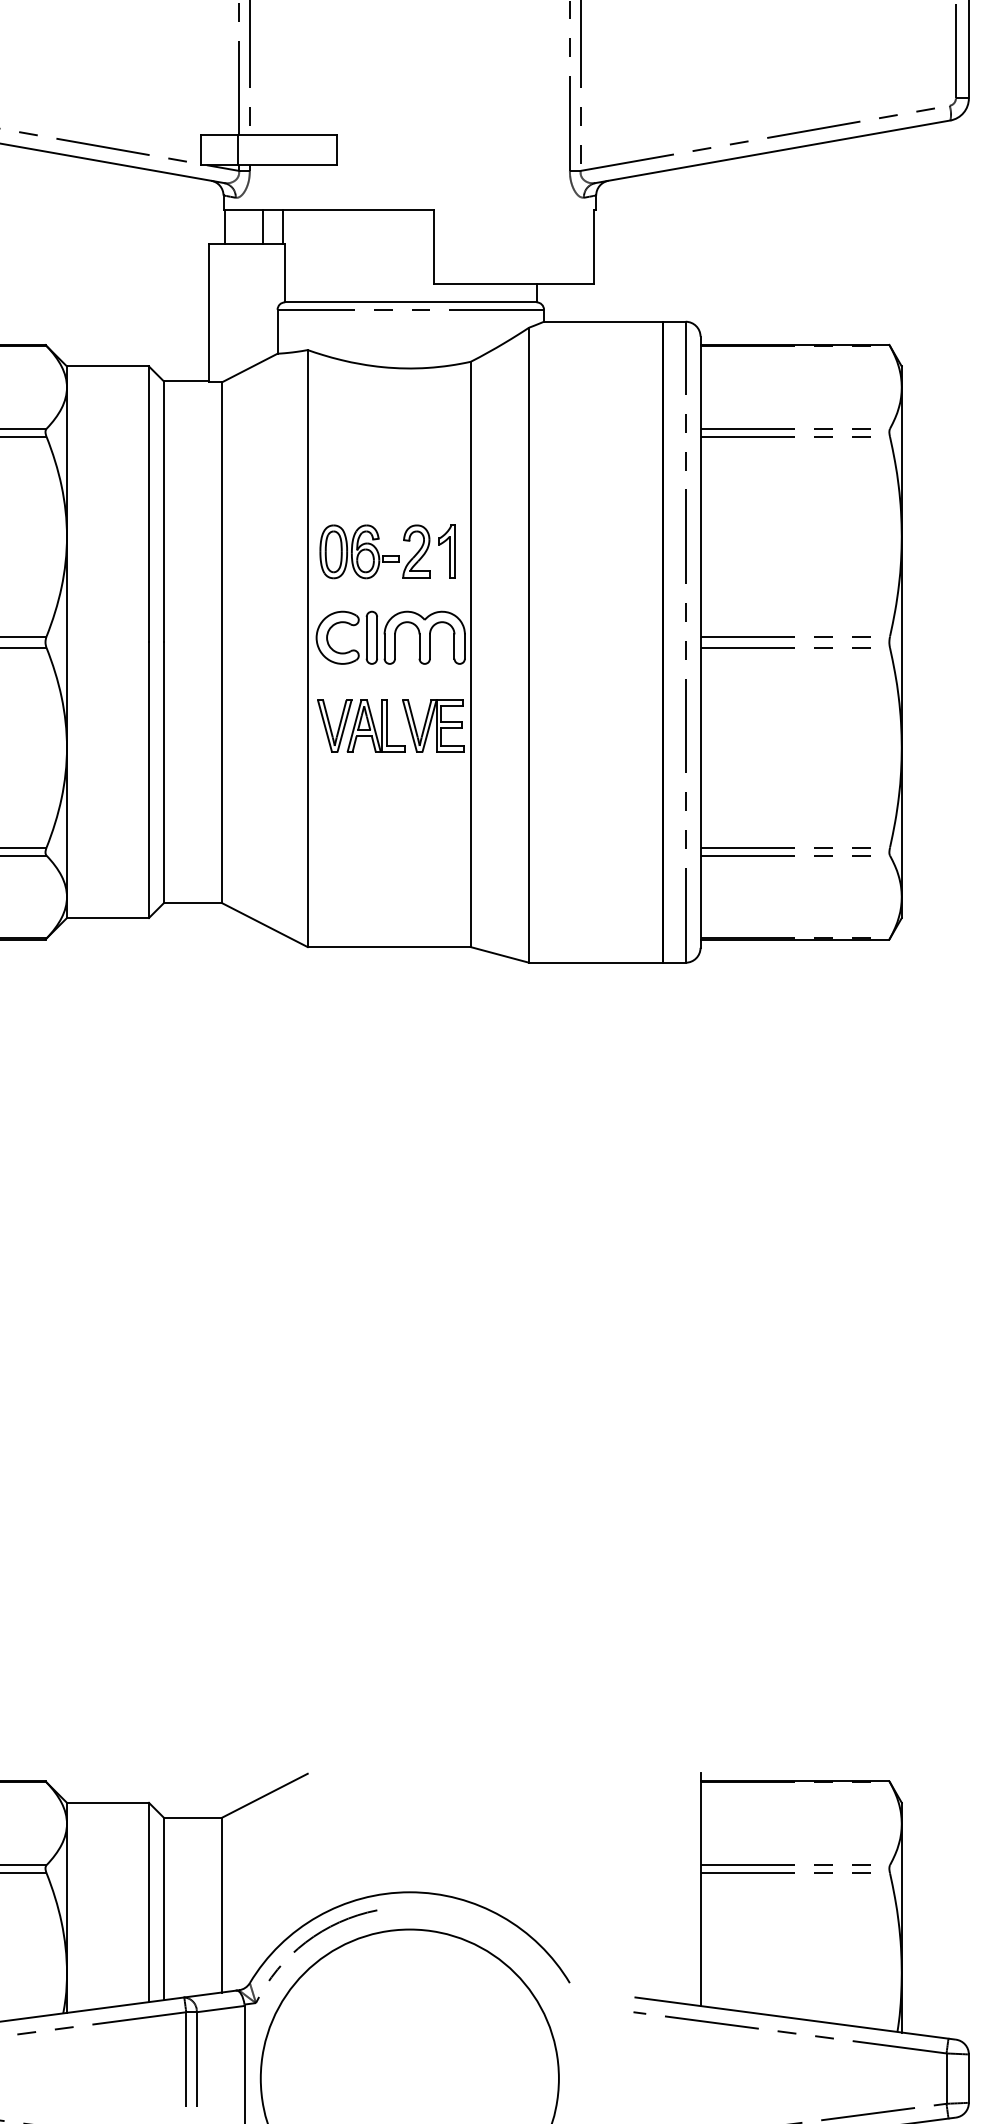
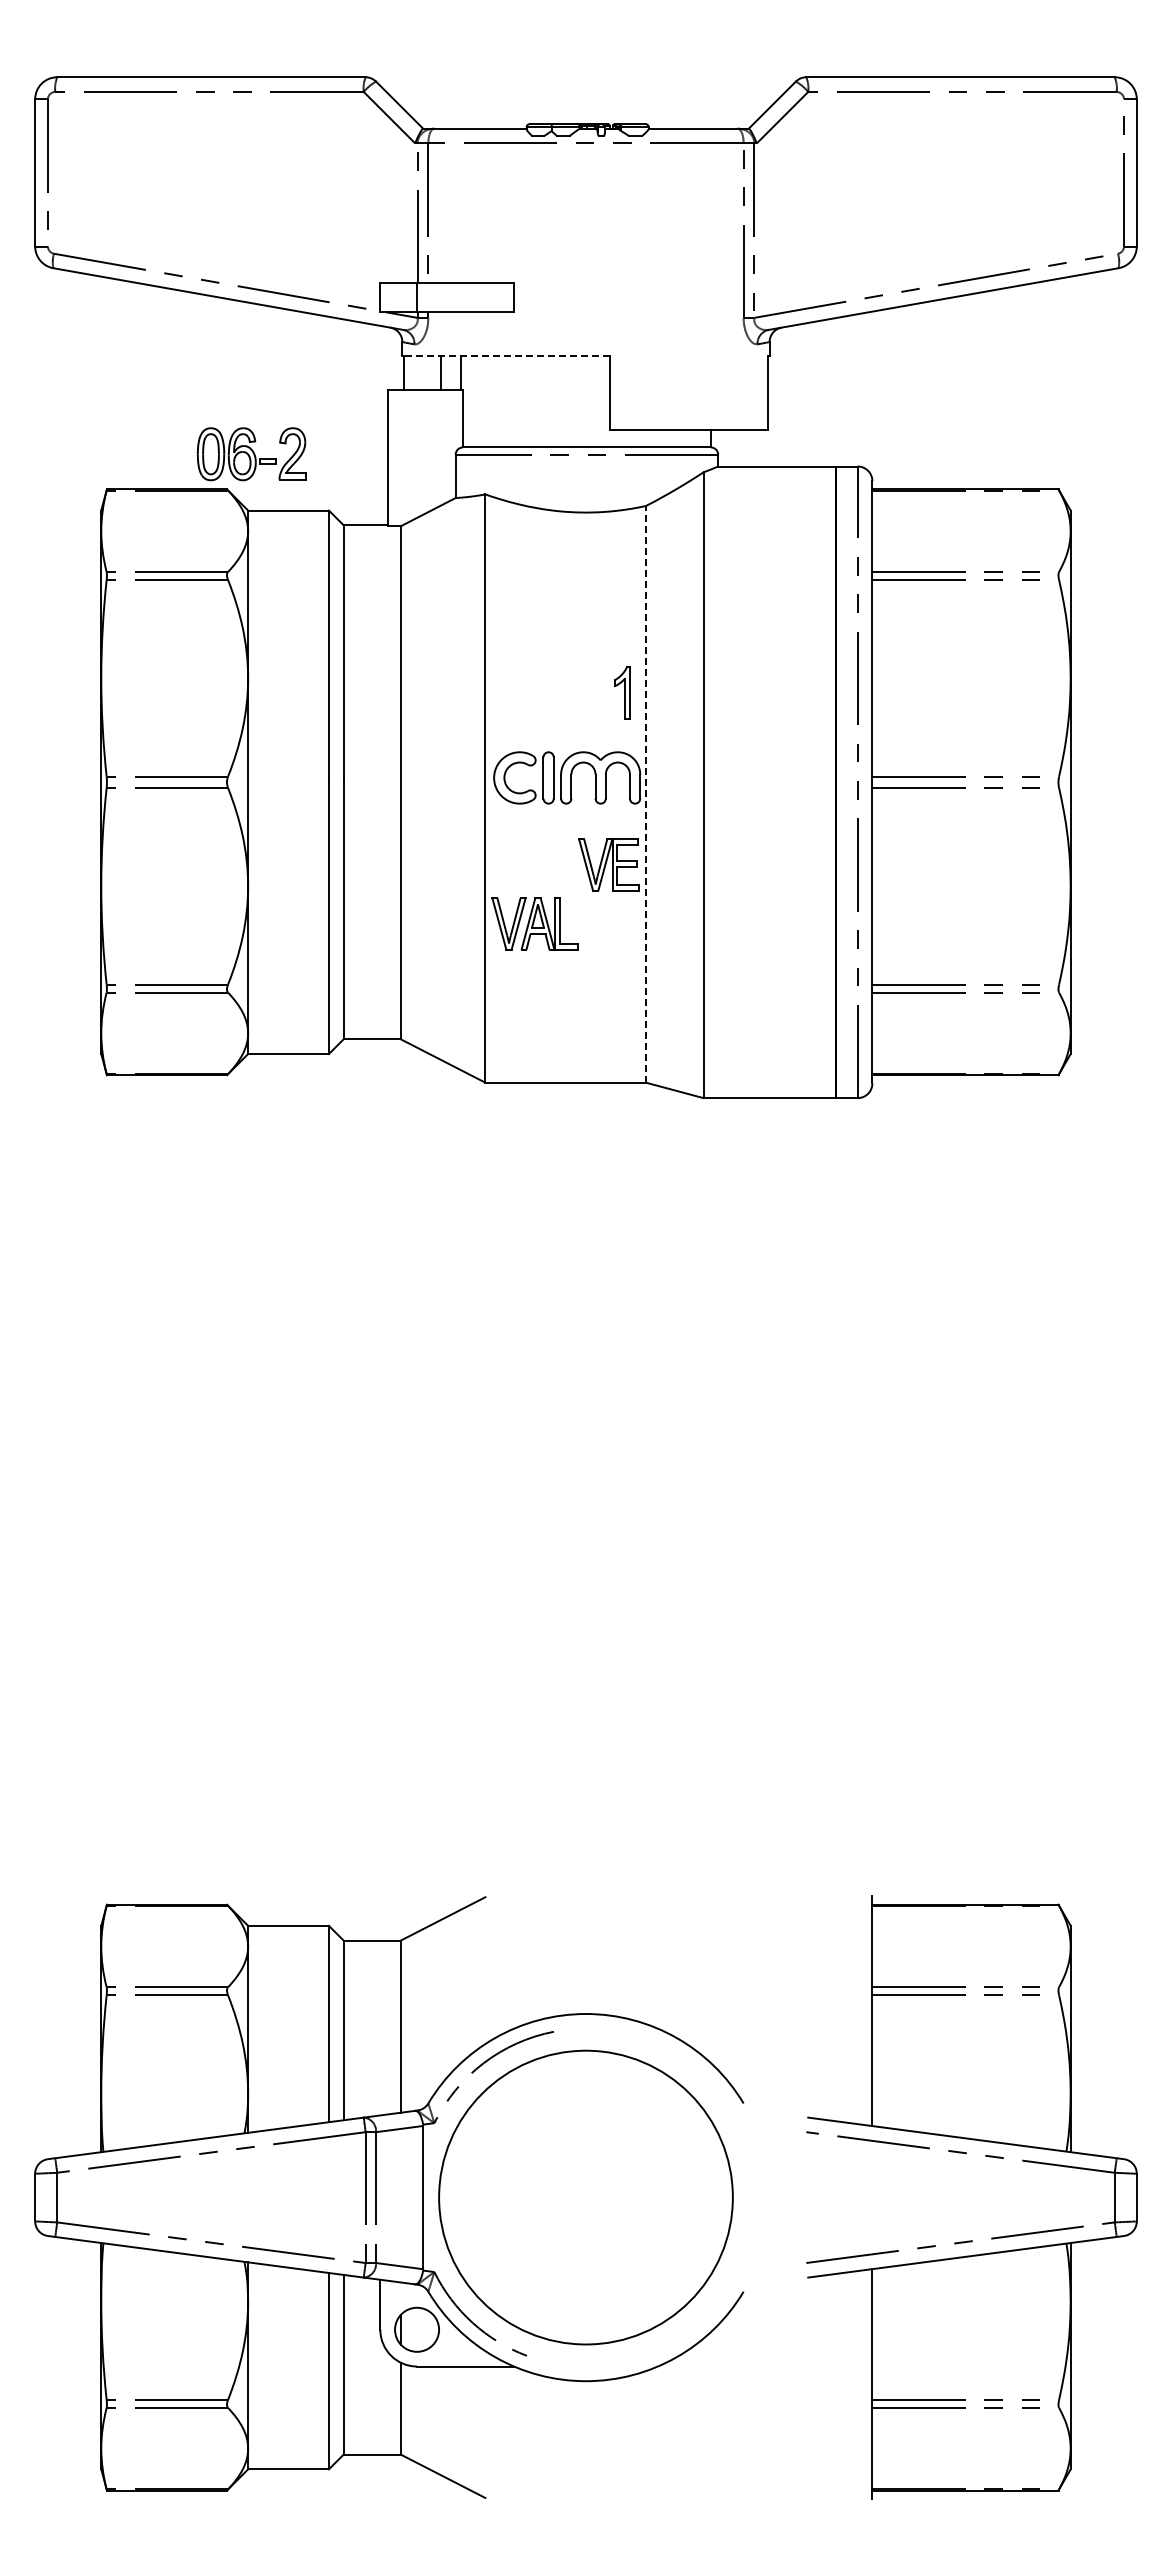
line: (328, 210) -> (505, 356), solid -> dashed
part: (374, 552) -> (251, 454), moved
line: (470, 653) -> (645, 793), solid -> dashed
part: (360, 725) -> (534, 923), moved

